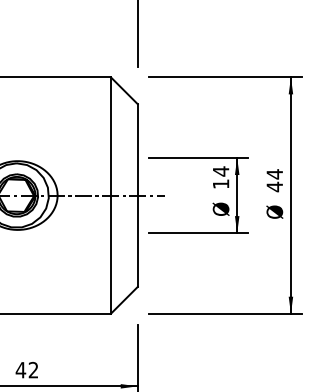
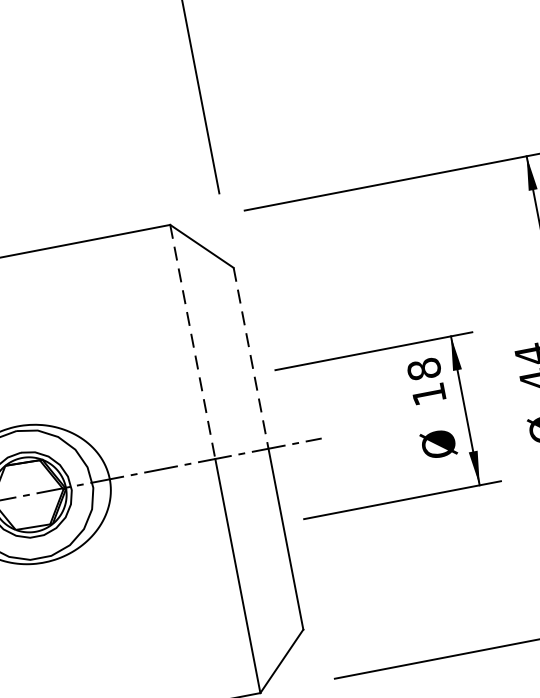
line: (110, 136) -> (191, 342), solid -> dashed
line: (137, 149) -> (250, 357), solid -> dashed
text: (220, 171) -> (423, 369), 14 -> 18

